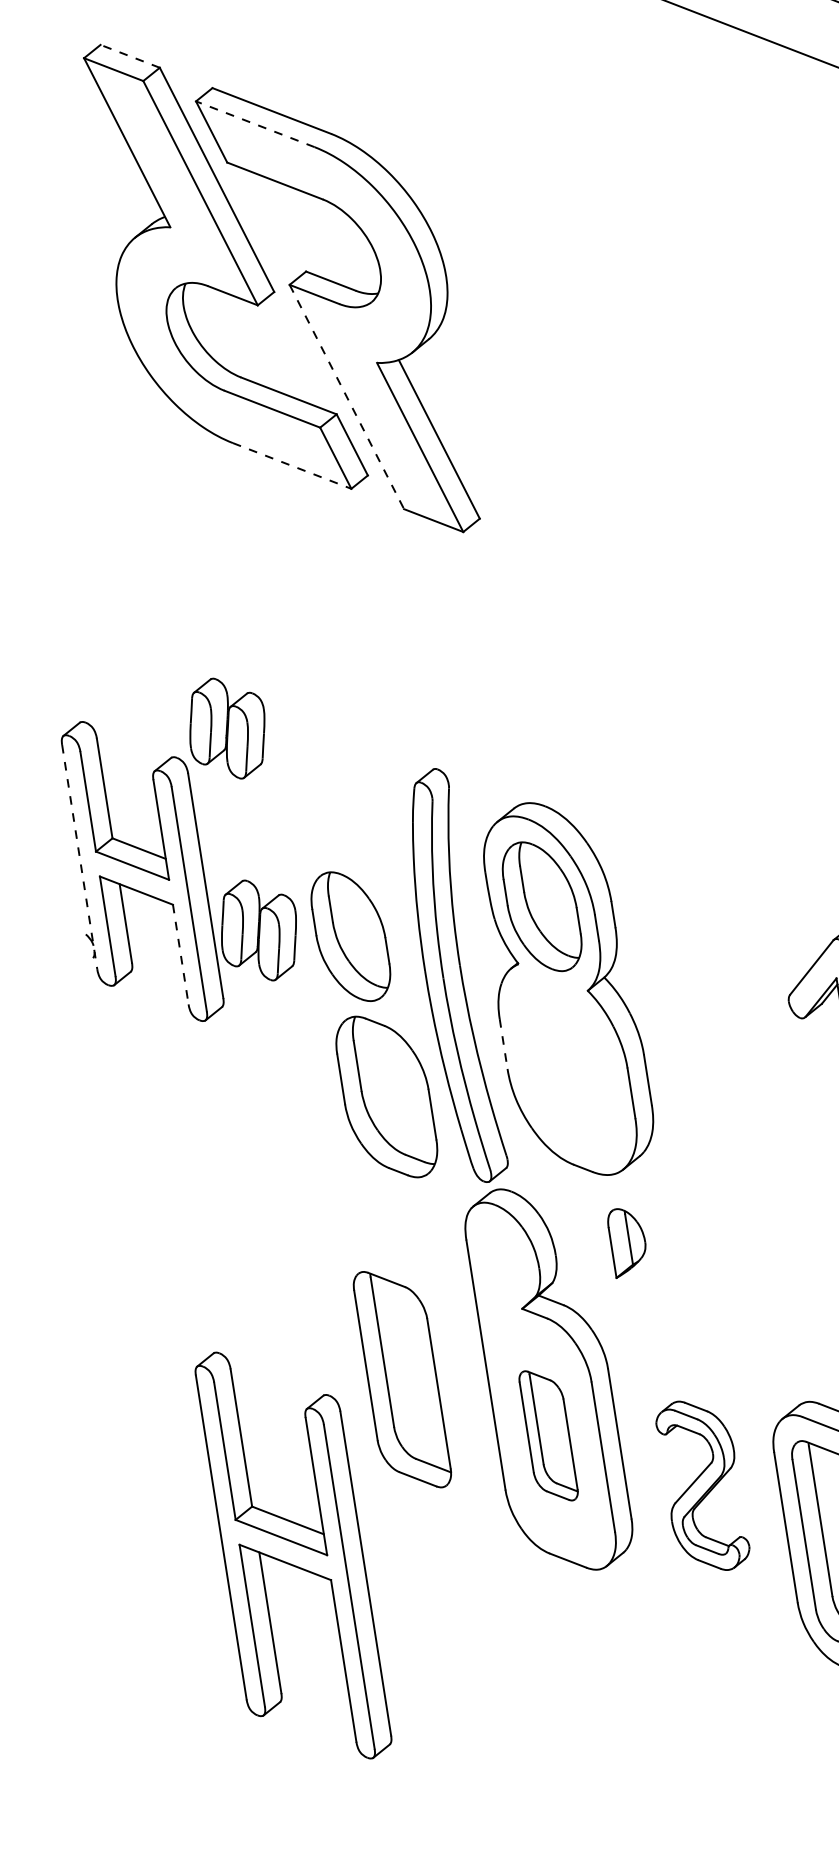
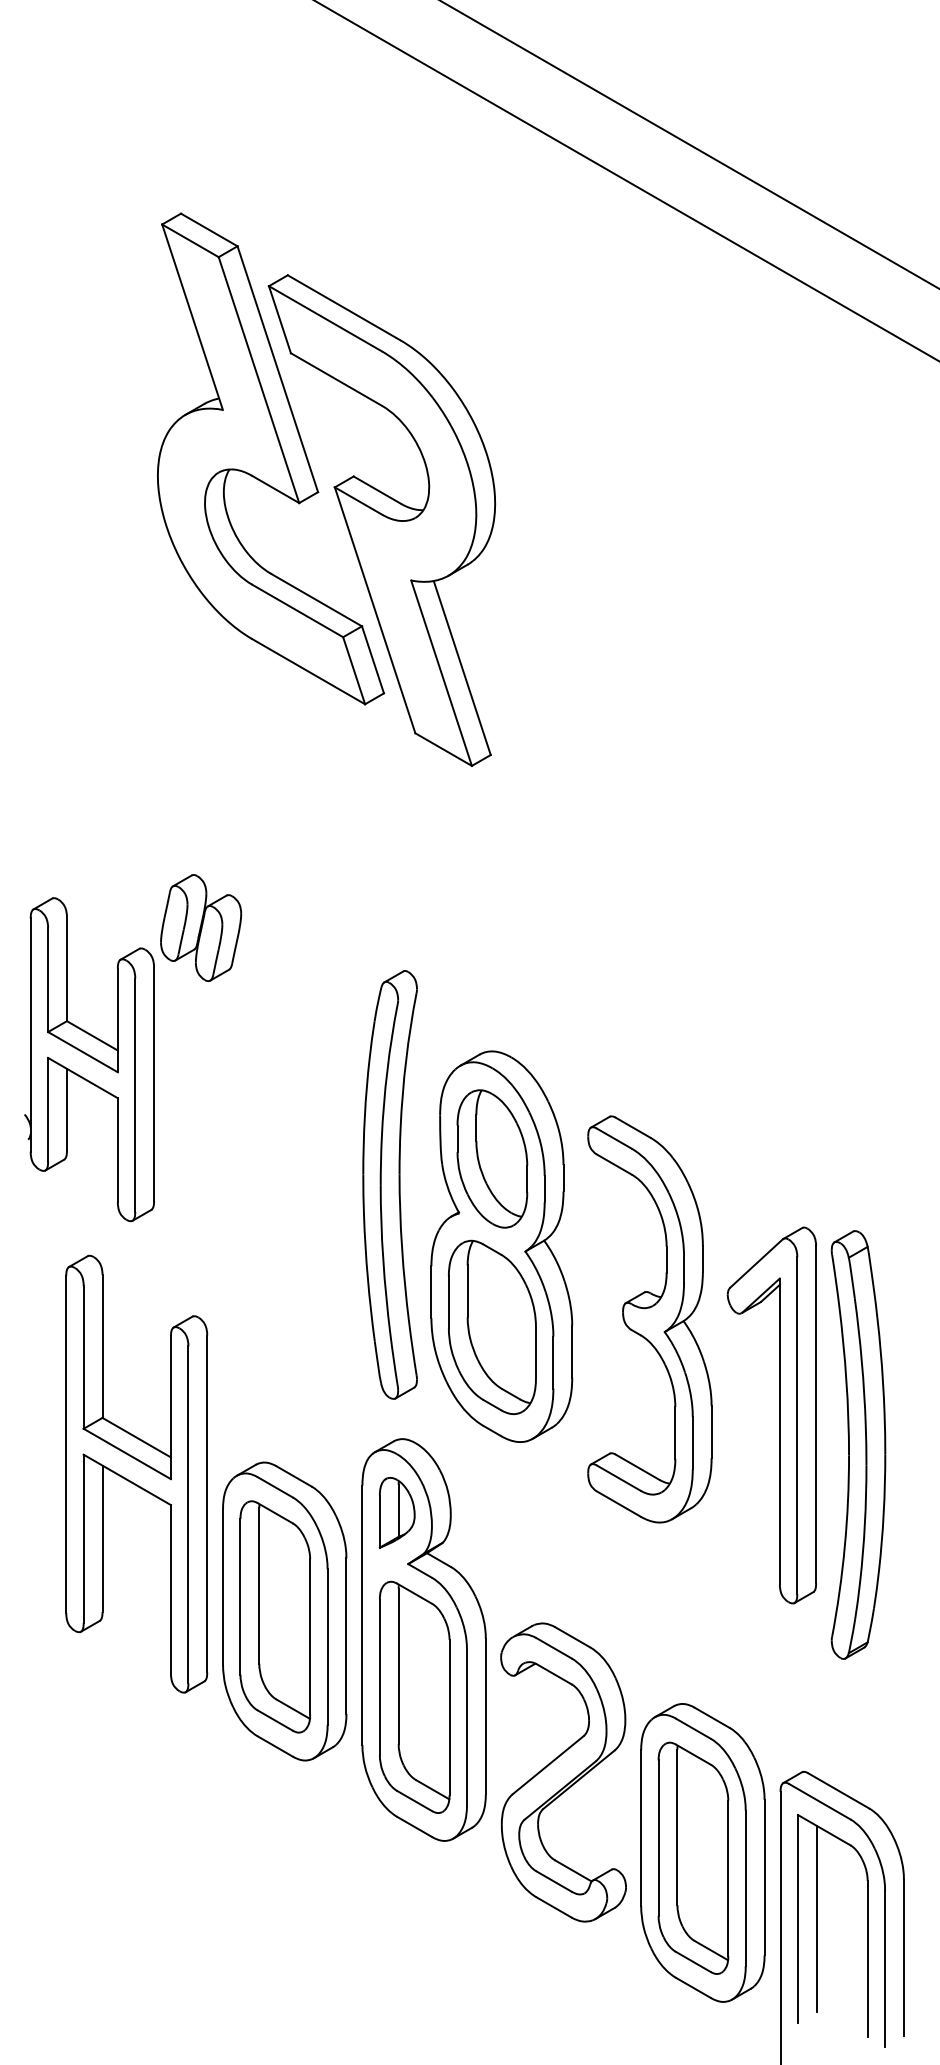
line: (130, 55) -> (209, 229), dashed -> solid
line: (255, 123) -> (325, 318), dashed -> solid
line: (347, 397) -> (375, 610), dashed -> solid
line: (292, 465) -> (309, 671), dashed -> solid
line: (79, 856) -> (30, 1034), dashed -> solid
part: (259, 929) -> (201, 1137), removed
part: (350, 936) -> (293, 1158), removed
line: (180, 955) -> (117, 1150), dashed -> solid
part: (451, 976) -> (389, 1184), moved
part: (717, 1037) -> (649, 1319), added
line: (503, 1044) -> (431, 1292), dashed -> solid
part: (386, 1096) -> (492, 1326), moved
part: (627, 1241) -> (396, 1512), moved
part: (410, 1373) -> (284, 1611), added
part: (548, 1435) -> (414, 1696), size x1.67
part: (702, 1485) -> (563, 1772), size x1.67
part: (293, 1554) -> (136, 1473), moved

